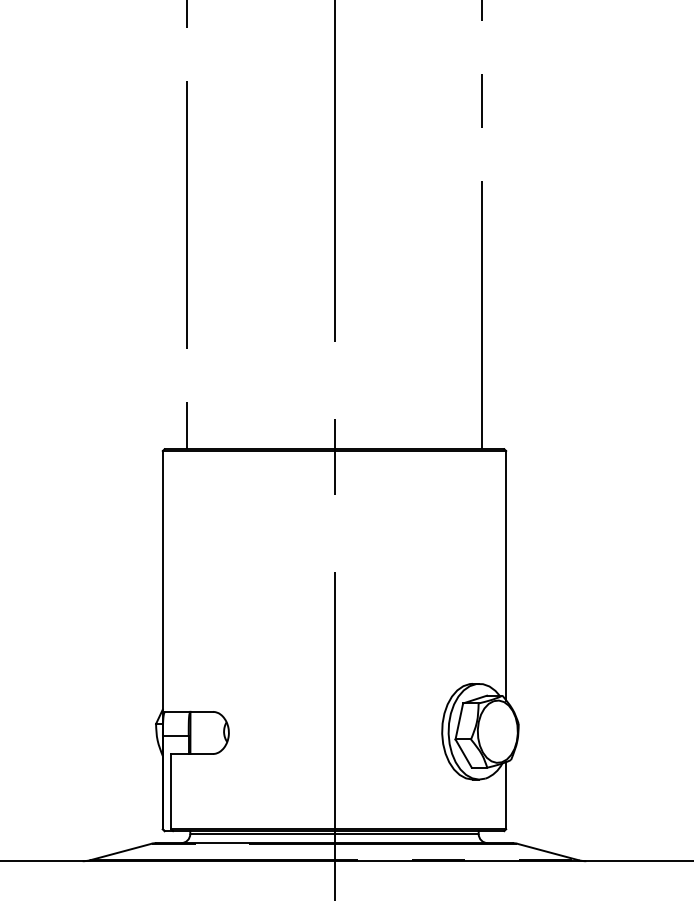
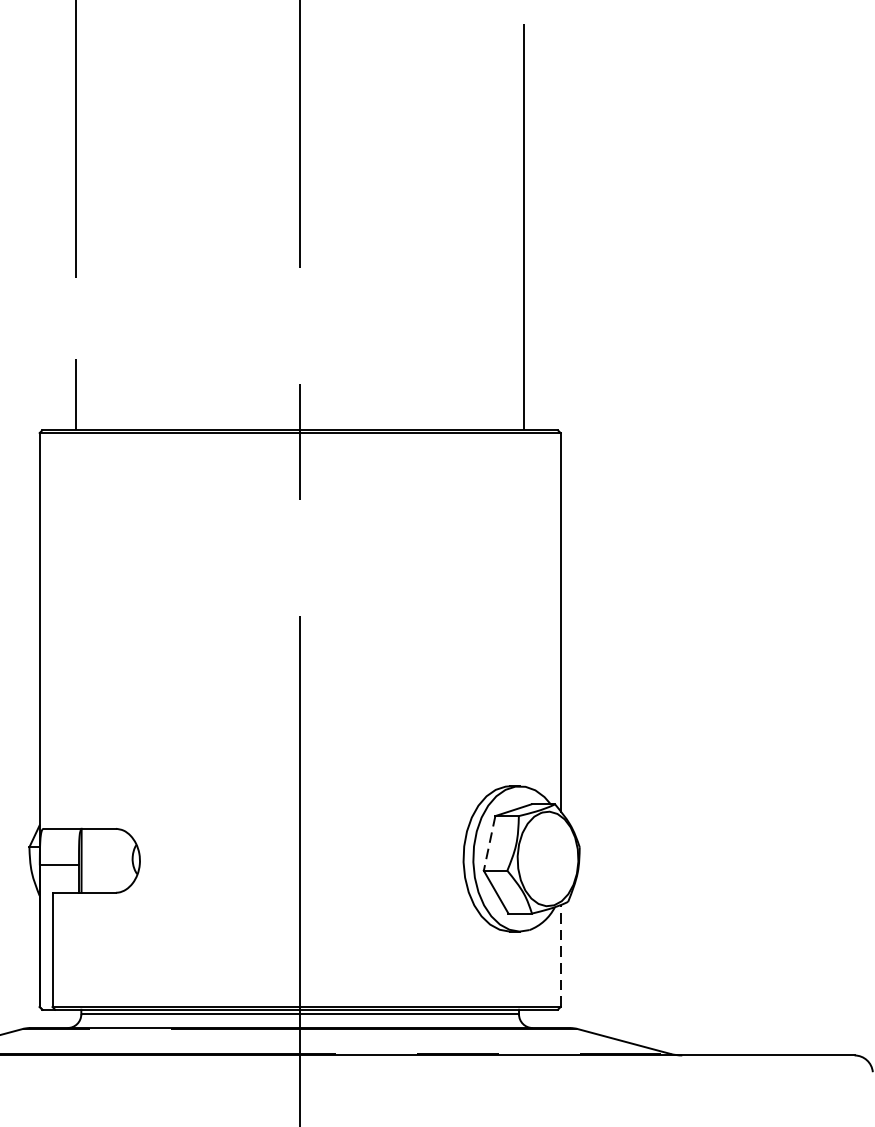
line: (459, 721) -> (489, 843), solid -> dashed
line: (506, 795) -> (561, 955), solid -> dashed

